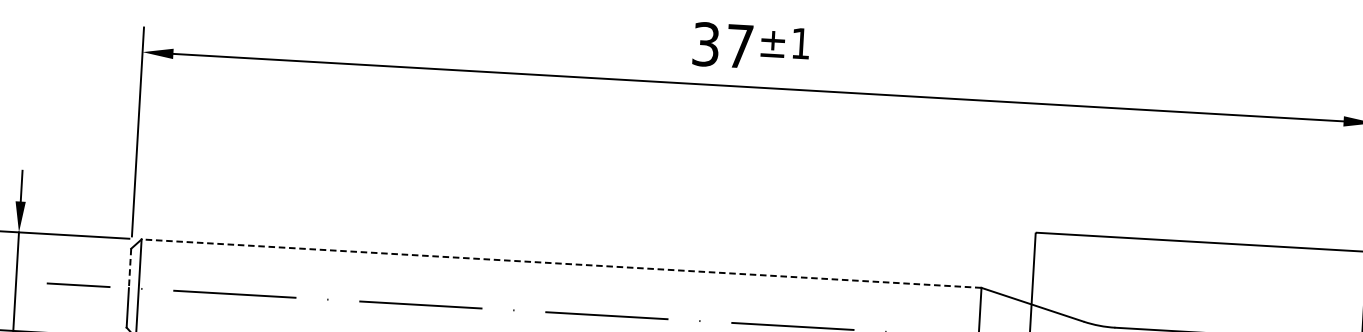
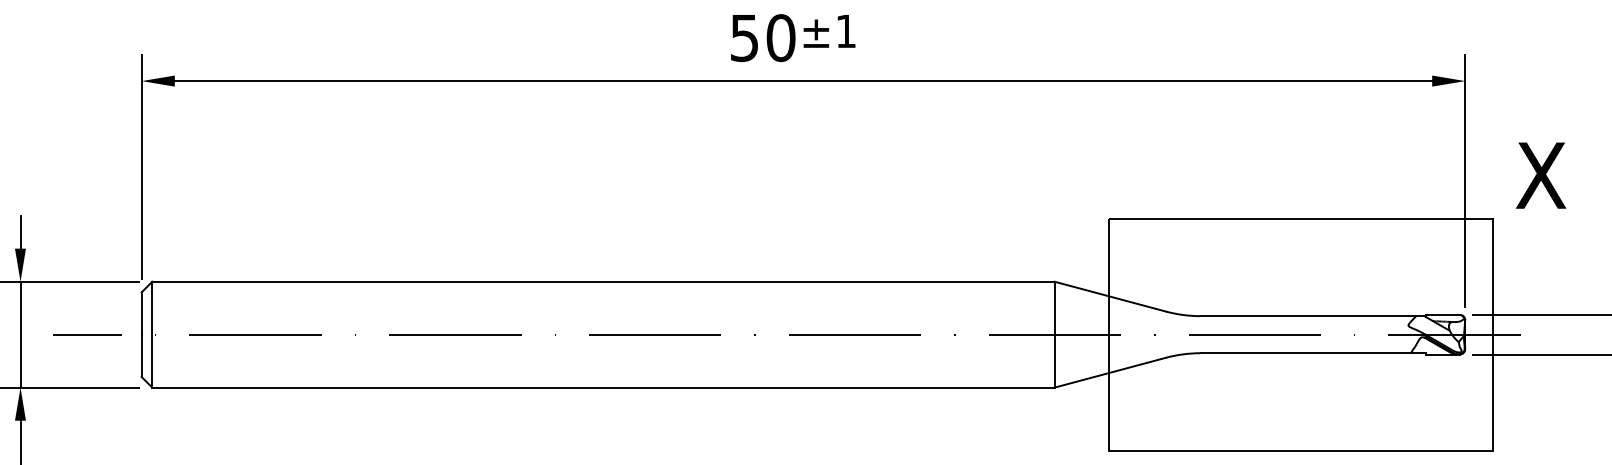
text: (723, 45) -> (763, 38), 37 -> 50
line: (560, 263) -> (602, 281), dashed -> solid
line: (129, 269) -> (141, 314), dashed -> solid

